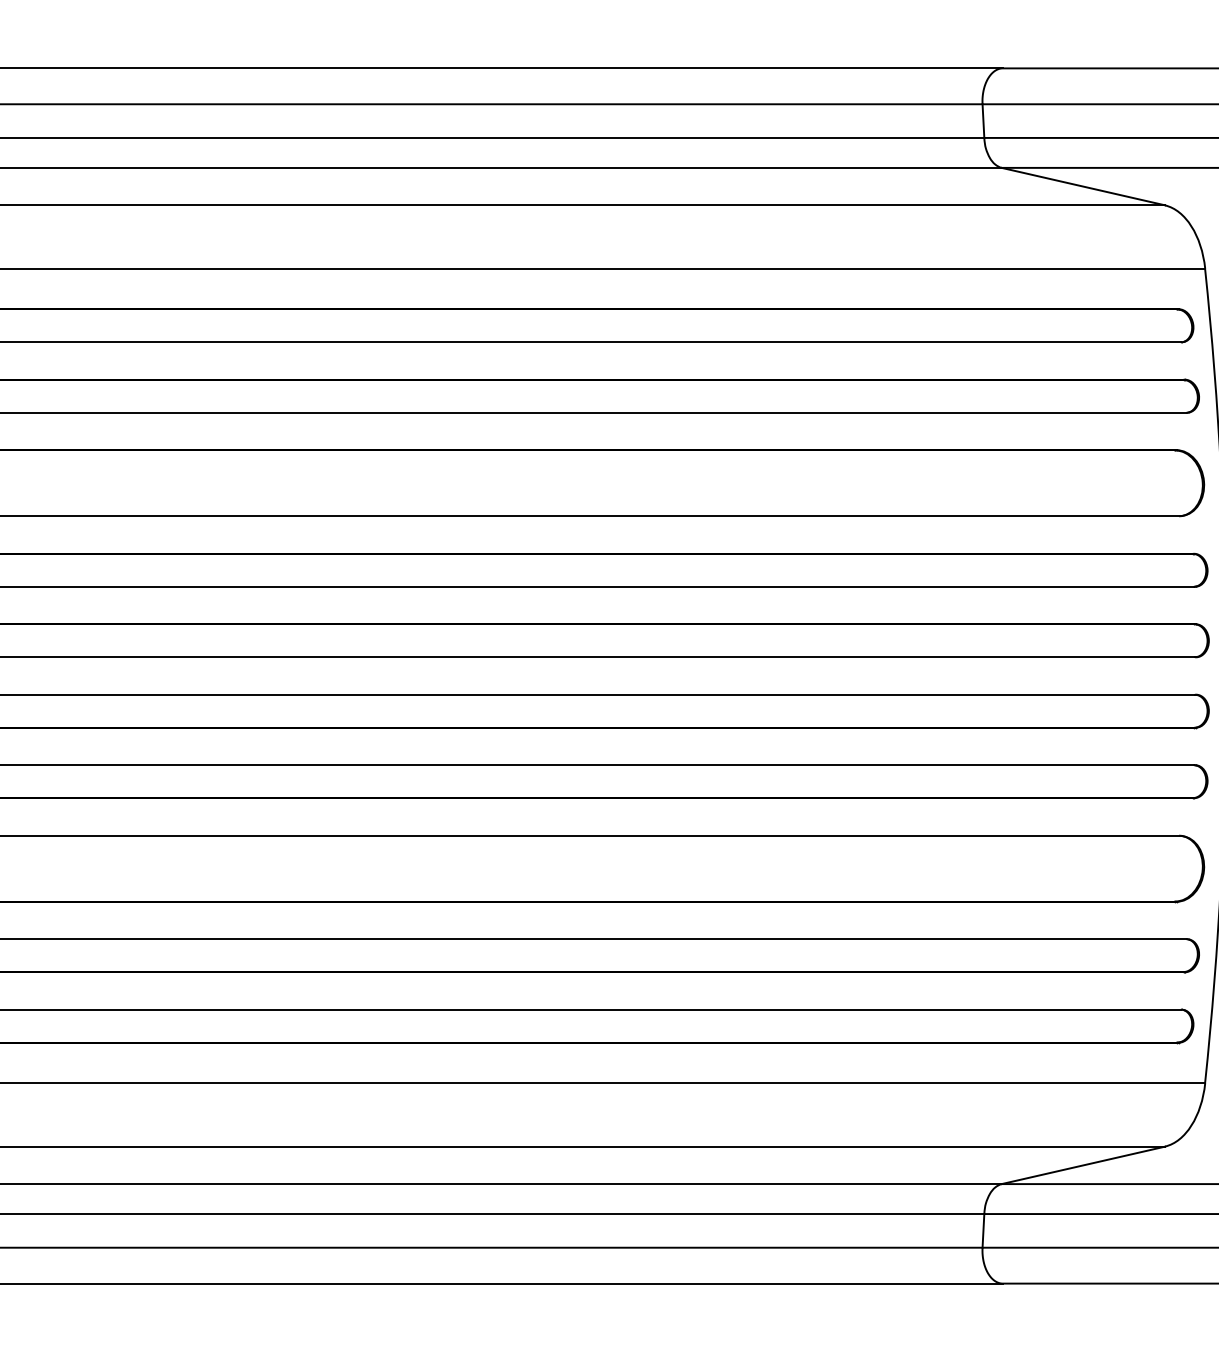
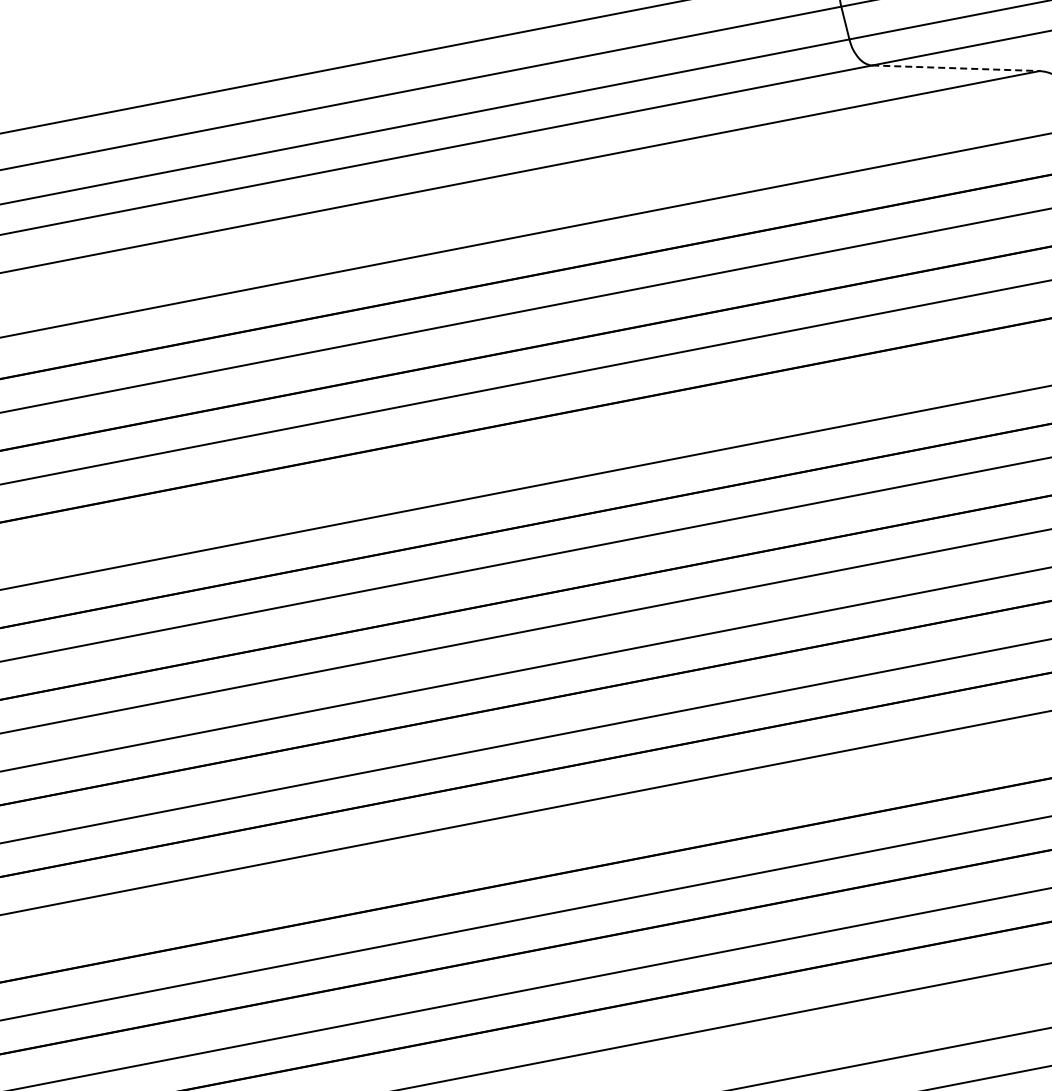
line: (1083, 186) -> (956, 68), solid -> dashed

